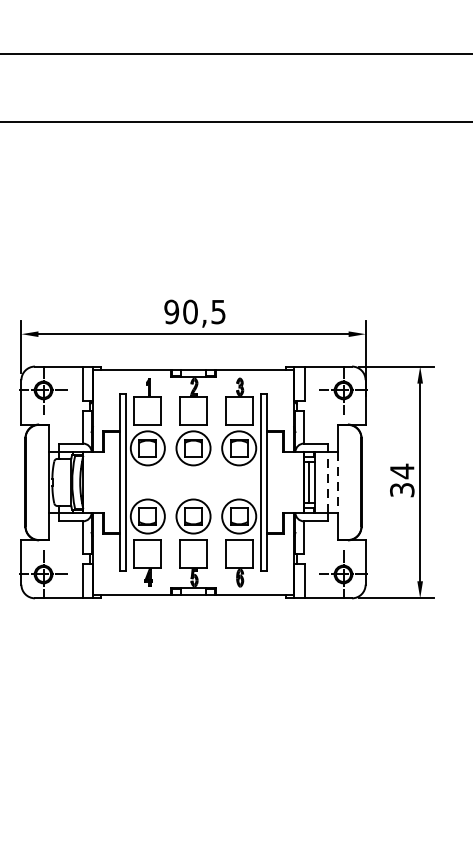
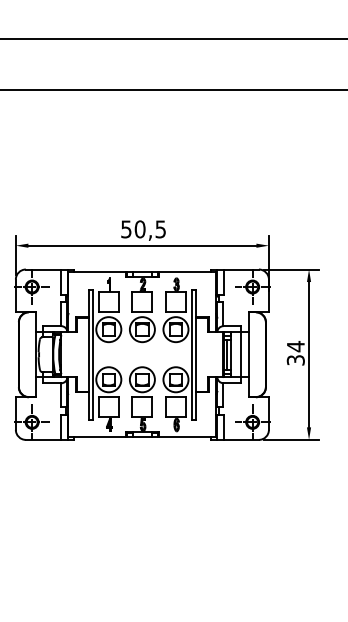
text: (171, 312) -> (126, 229), 90,5 -> 50,5
line: (328, 482) -> (241, 354), dashed -> solid
line: (337, 482) -> (248, 354), dashed -> solid

